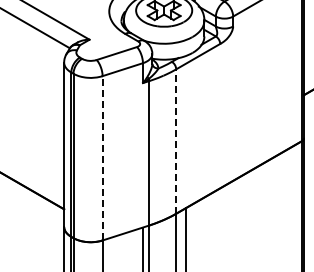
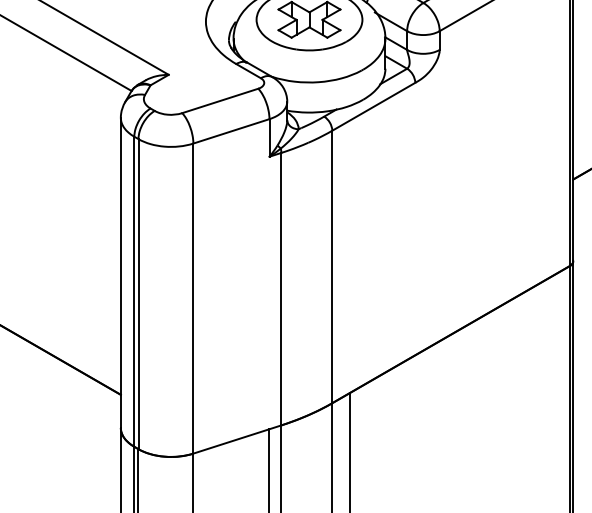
line: (176, 141) -> (332, 266), dashed -> solid
line: (102, 157) -> (193, 297), dashed -> solid

